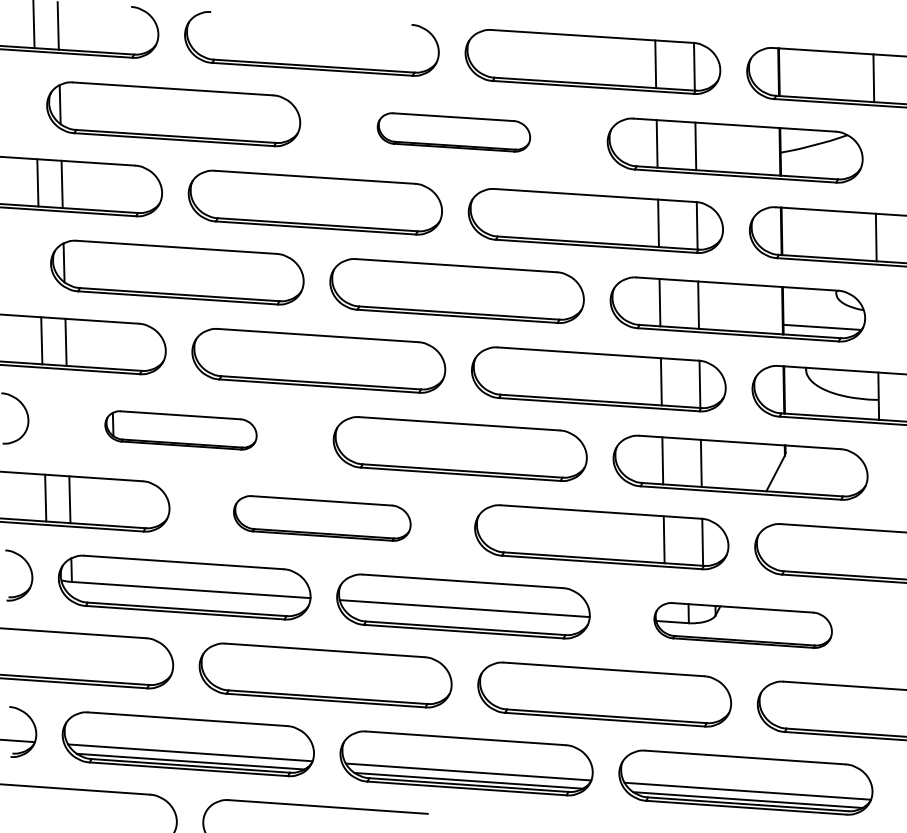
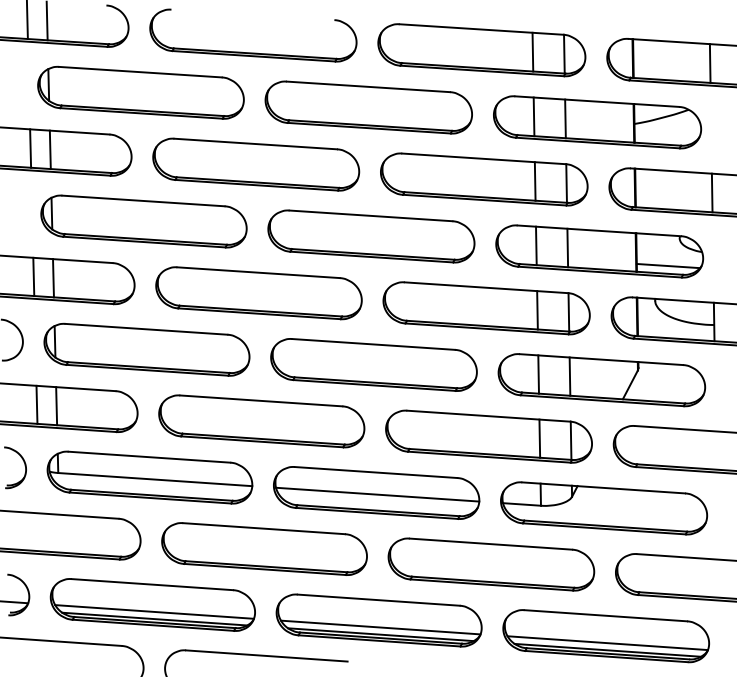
part: (453, 132) -> (368, 107), size x1.67
part: (180, 430) -> (146, 349), size x1.67
part: (322, 518) -> (261, 421), size x1.43
part: (742, 625) -> (603, 508), size x1.43

